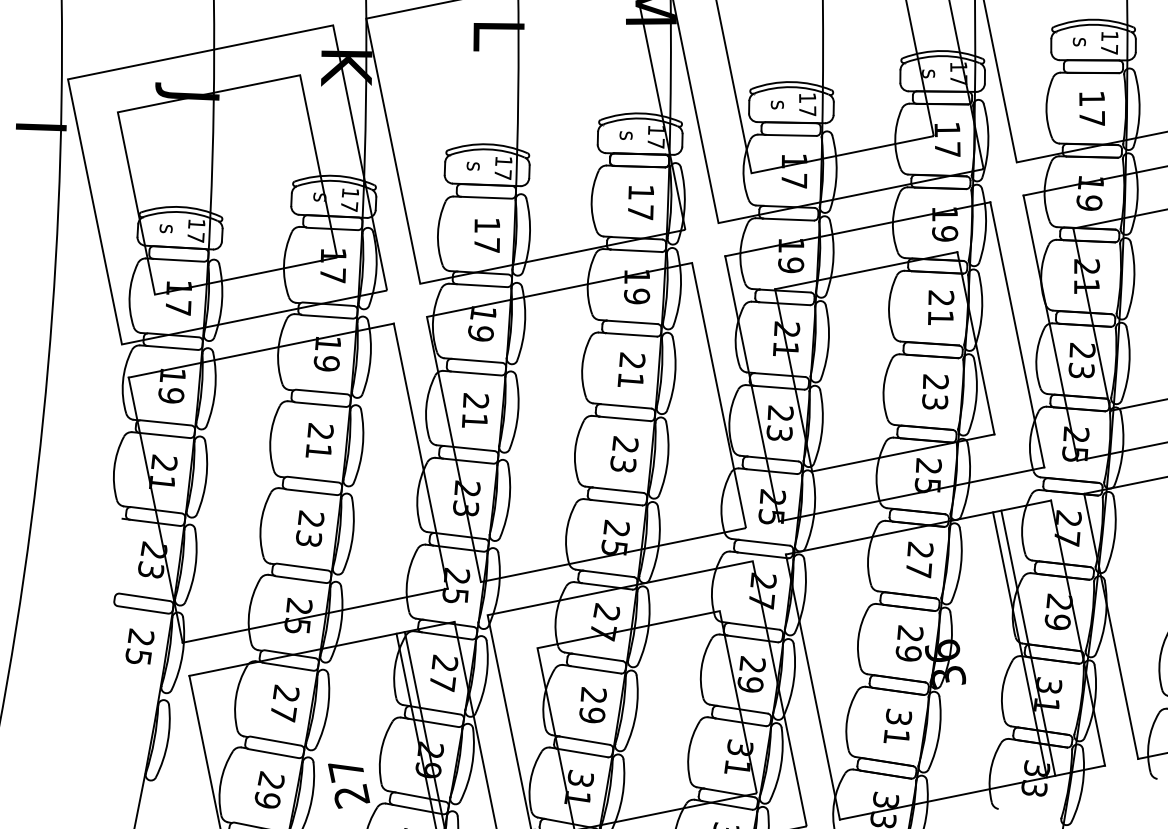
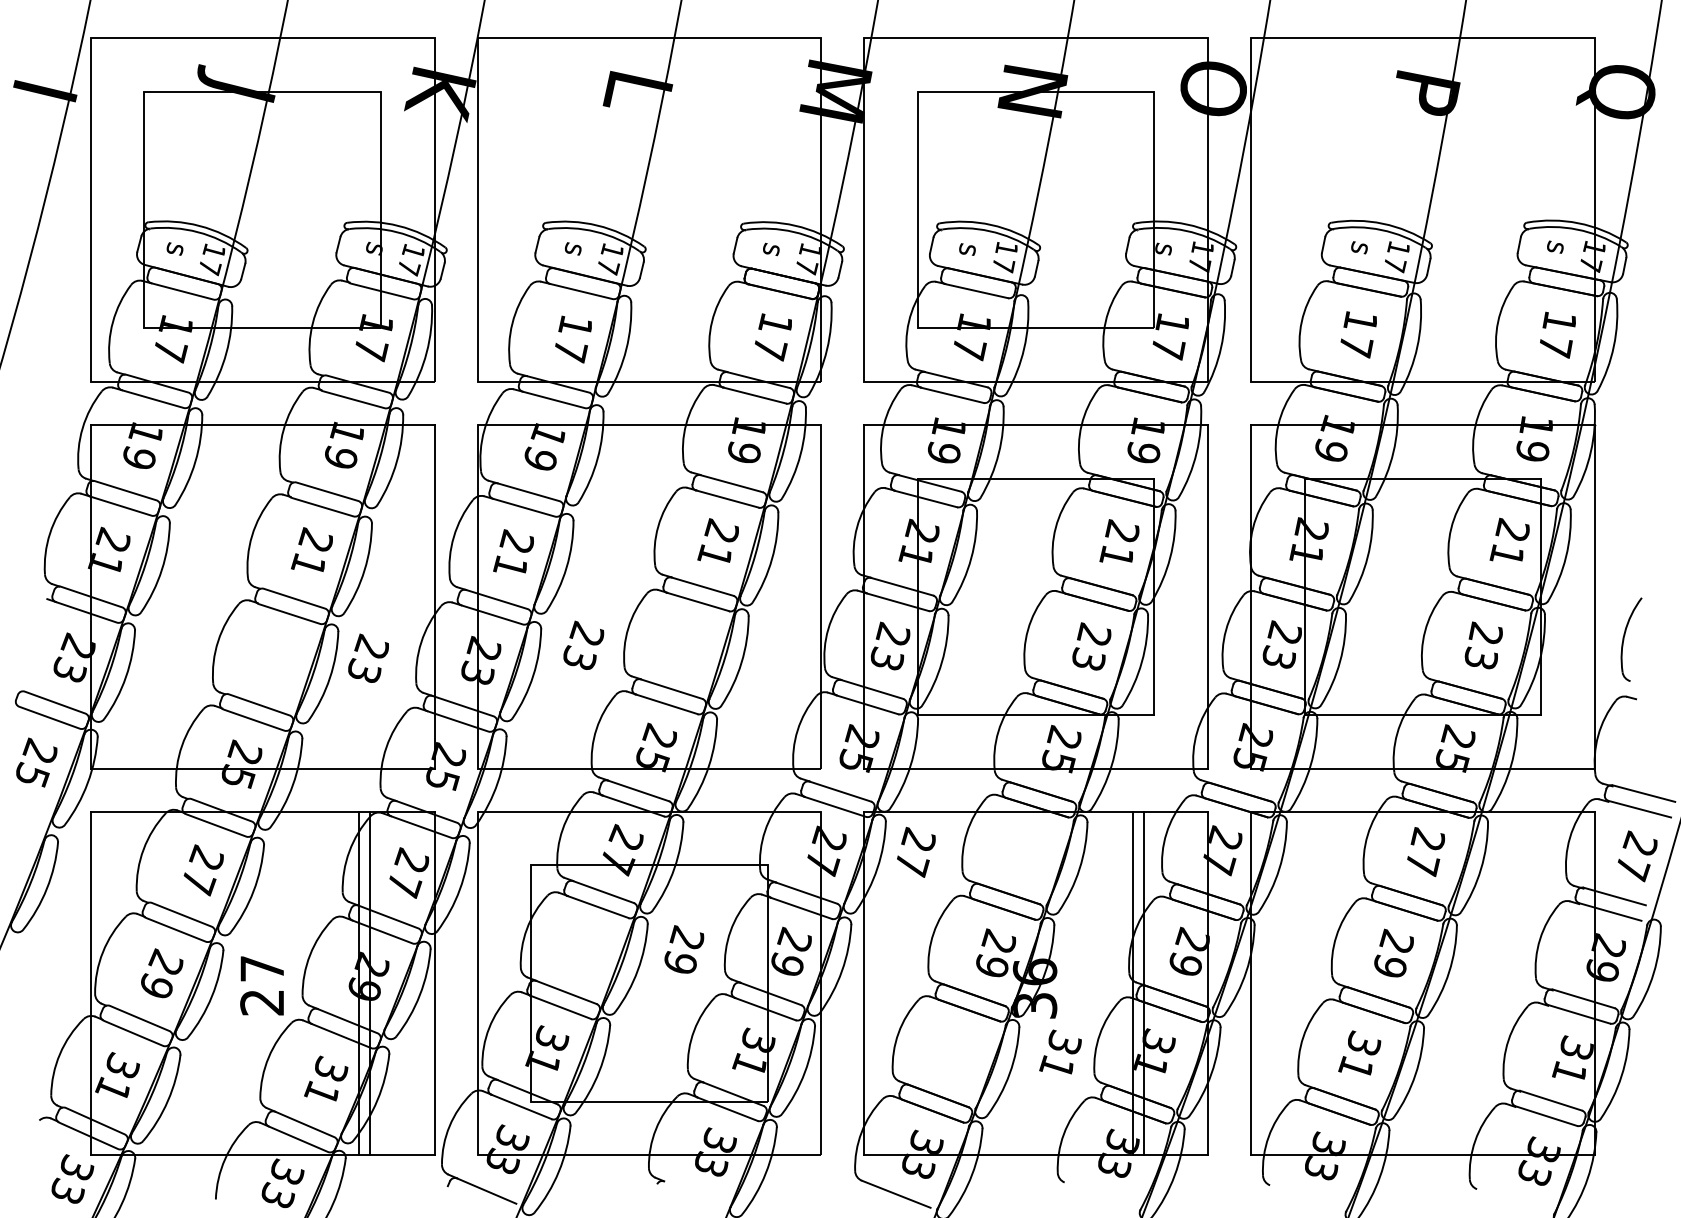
text: (624, 453) -> (583, 644), moved
text: (310, 527) -> (368, 657), moved
text: (920, 559) -> (916, 851), moved
text: (593, 704) -> (684, 949), moved
text: (897, 724) -> (1060, 1051), moved

